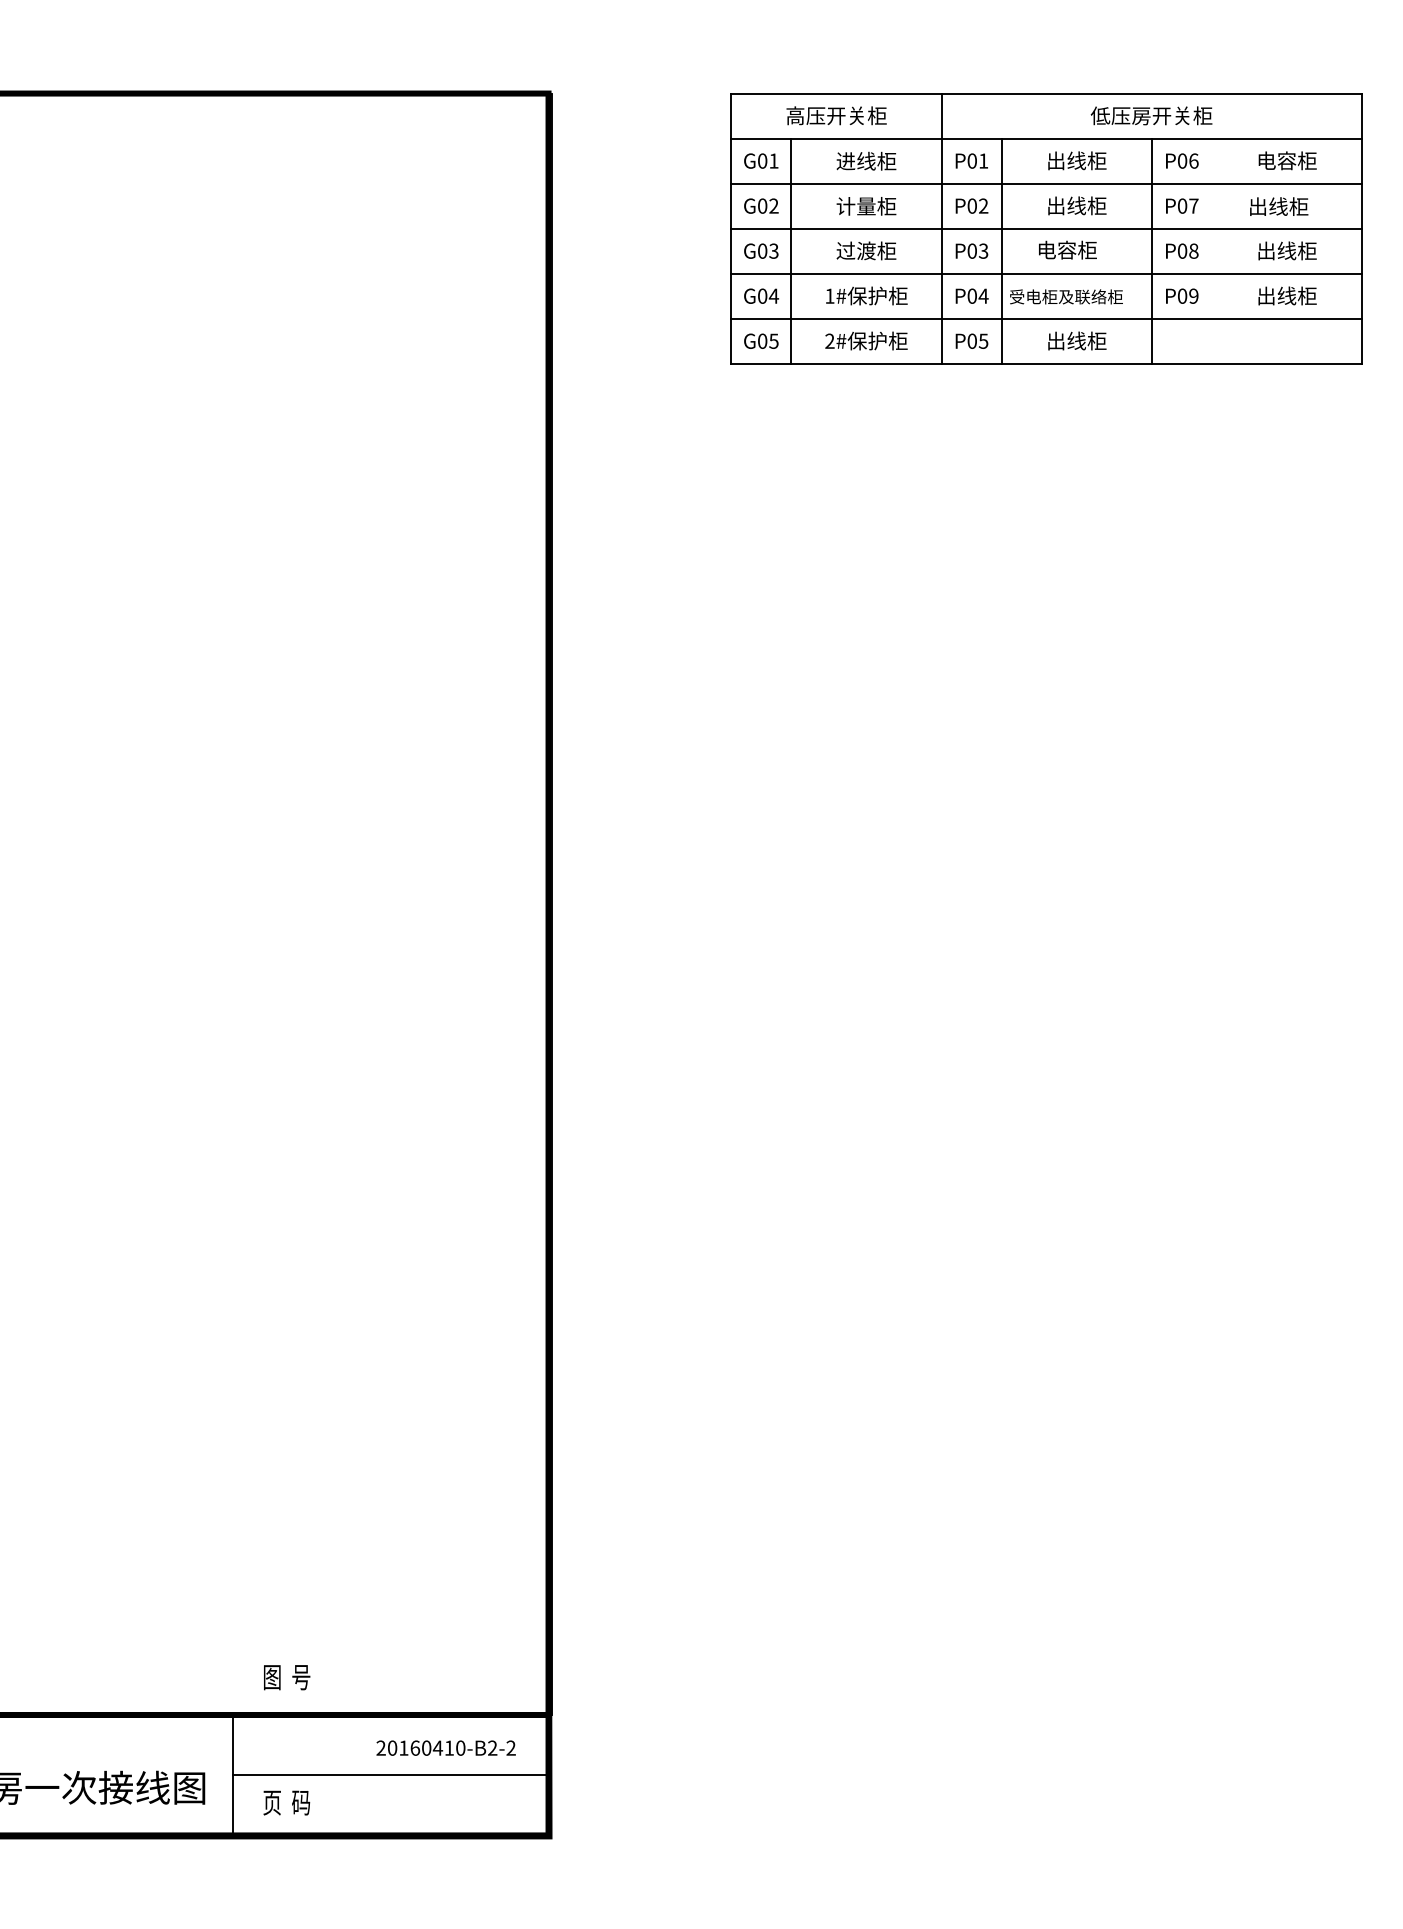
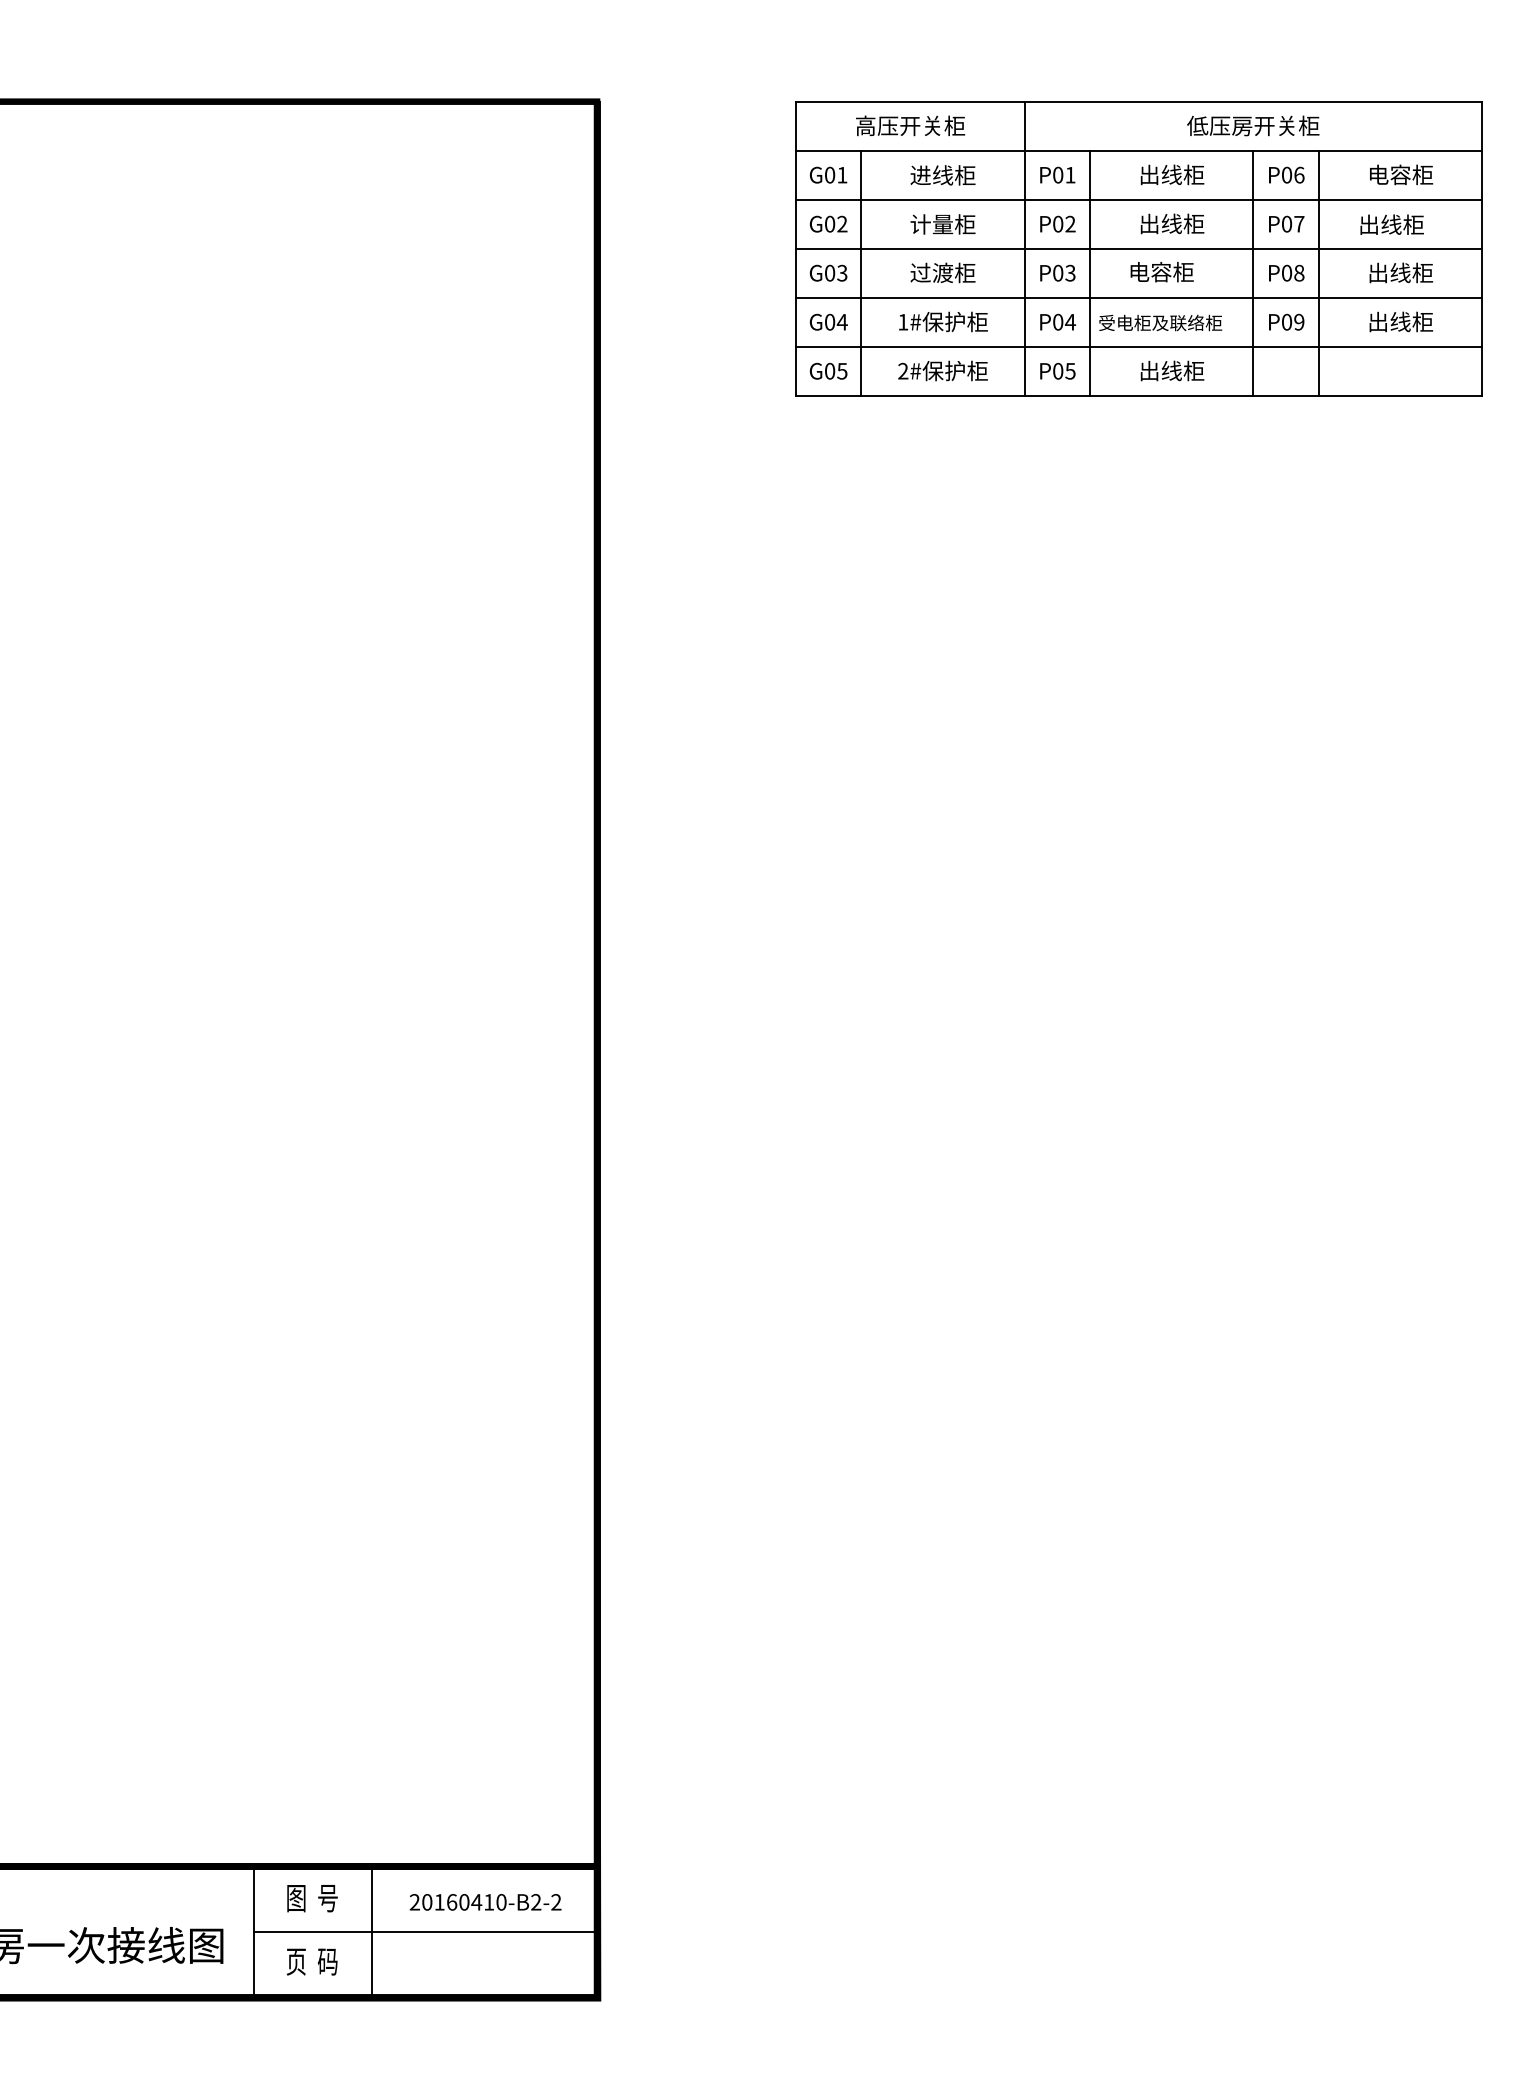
line: (1211, 250) -> (1318, 272), added
text: (287, 1677) -> (312, 1898), moved
line: (341, 1774) -> (371, 1931), added

